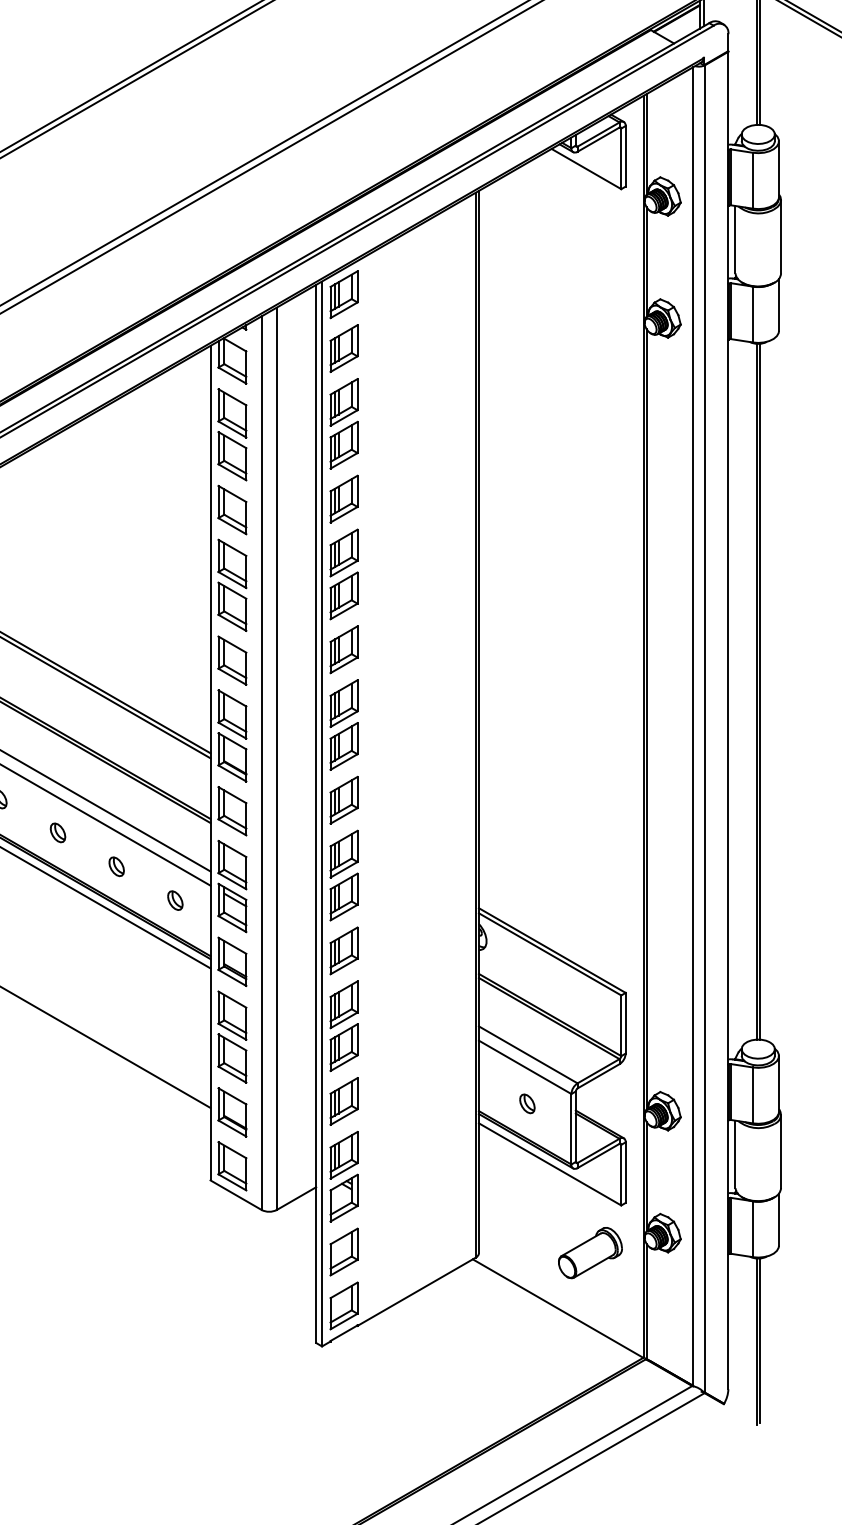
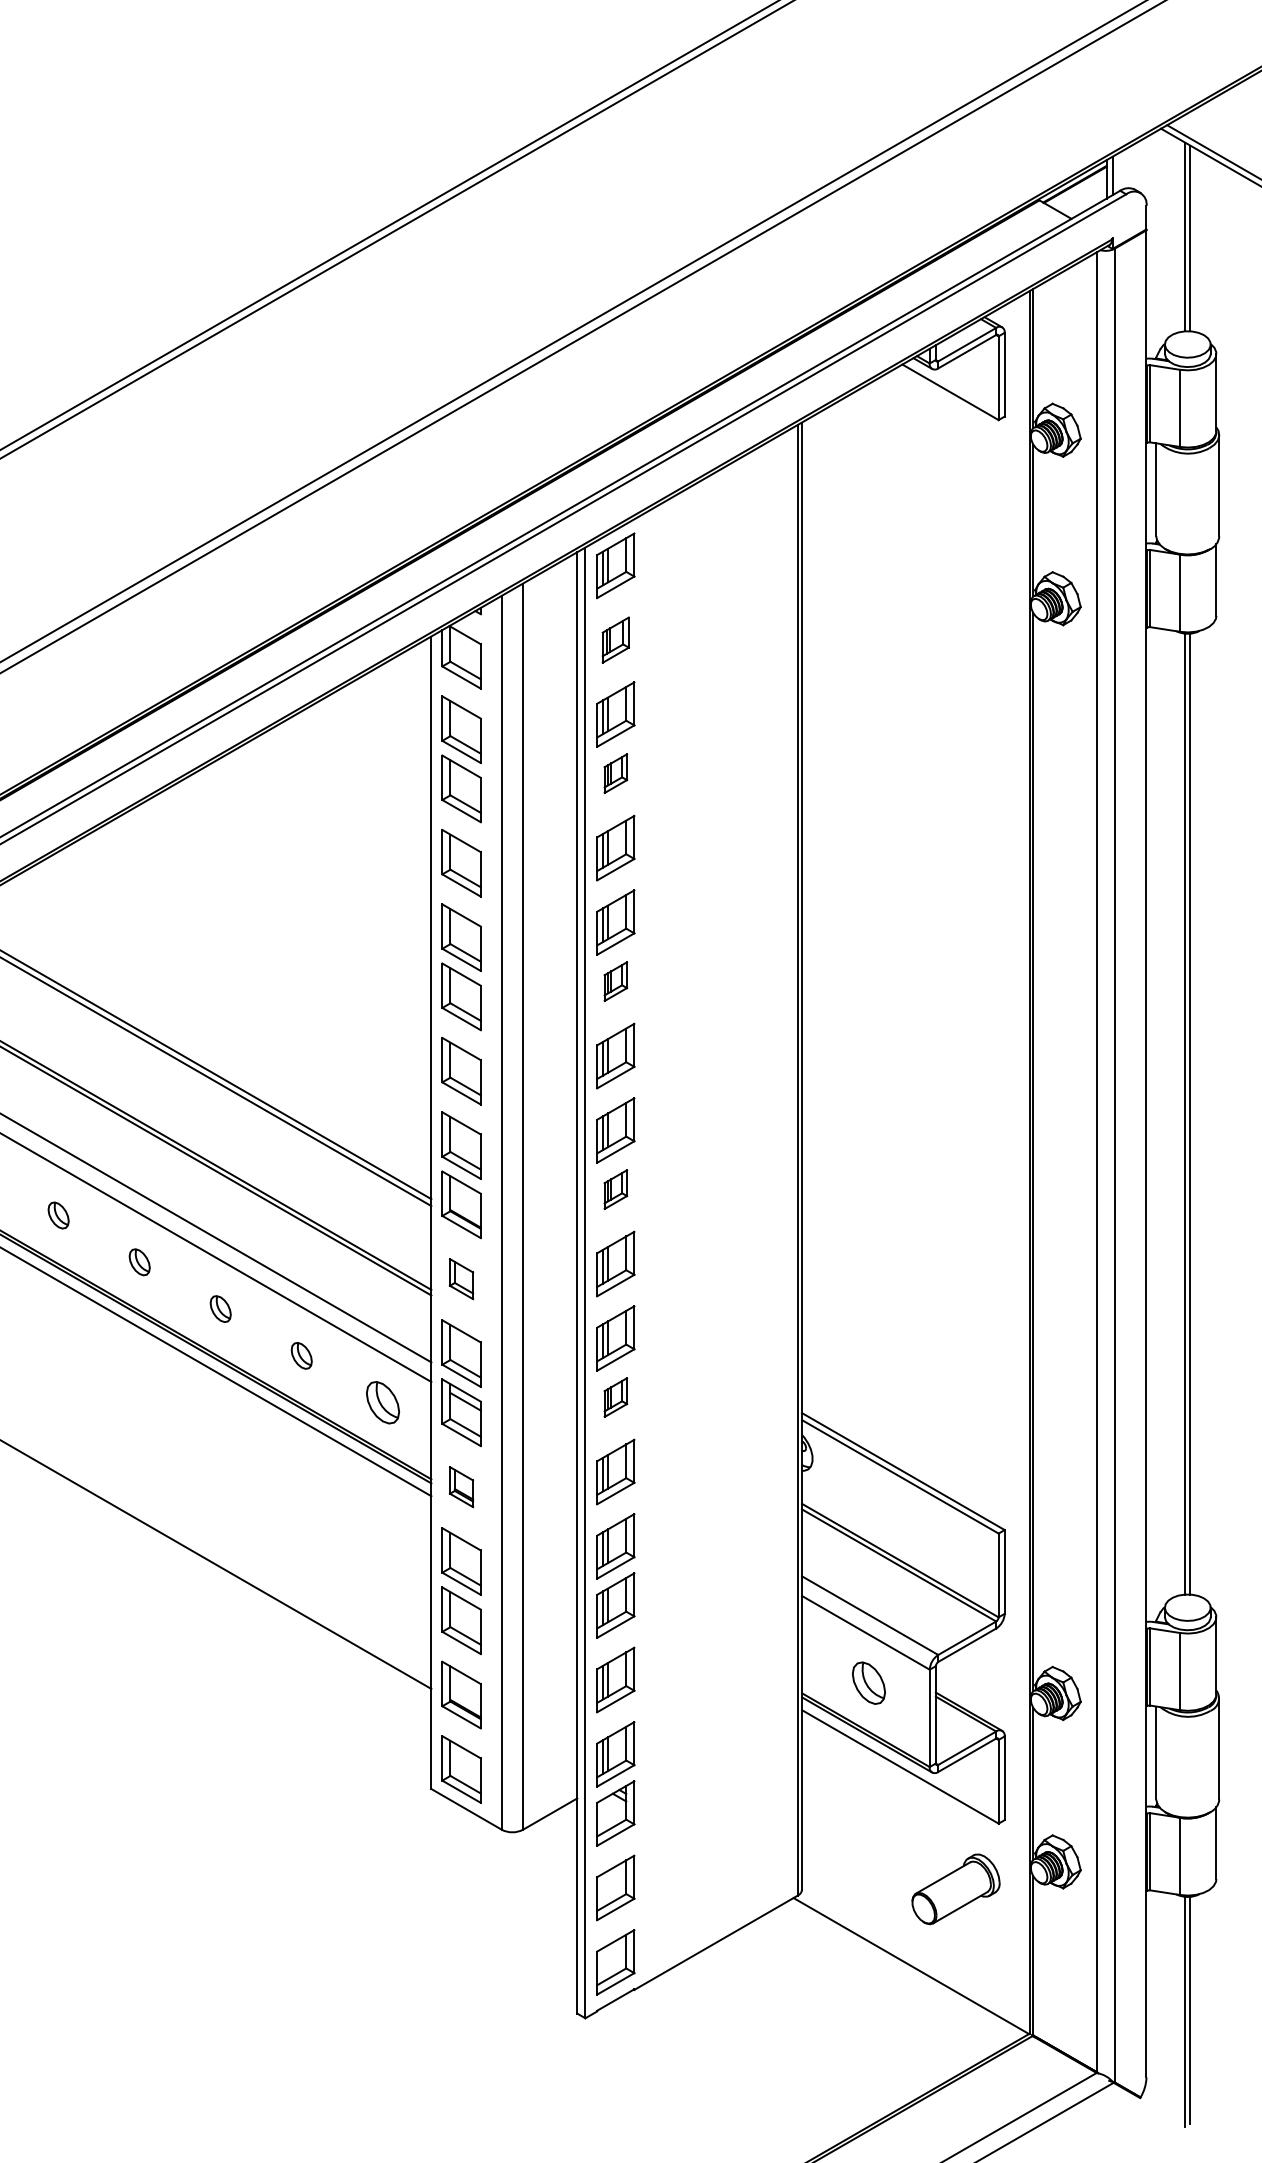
part: (343, 348) -> (615, 639), size x0.7
part: (343, 445) -> (615, 773), size x0.6
part: (343, 595) -> (615, 981), size x0.6
part: (343, 746) -> (615, 1189), size x0.6
part: (232, 810) -> (461, 1278), size x0.6
part: (343, 896) -> (615, 1397), size x0.6
part: (175, 900) -> (382, 1402), size x1.6
part: (232, 961) -> (461, 1486), size x0.6
part: (527, 1104) -> (868, 1683), size x1.6

